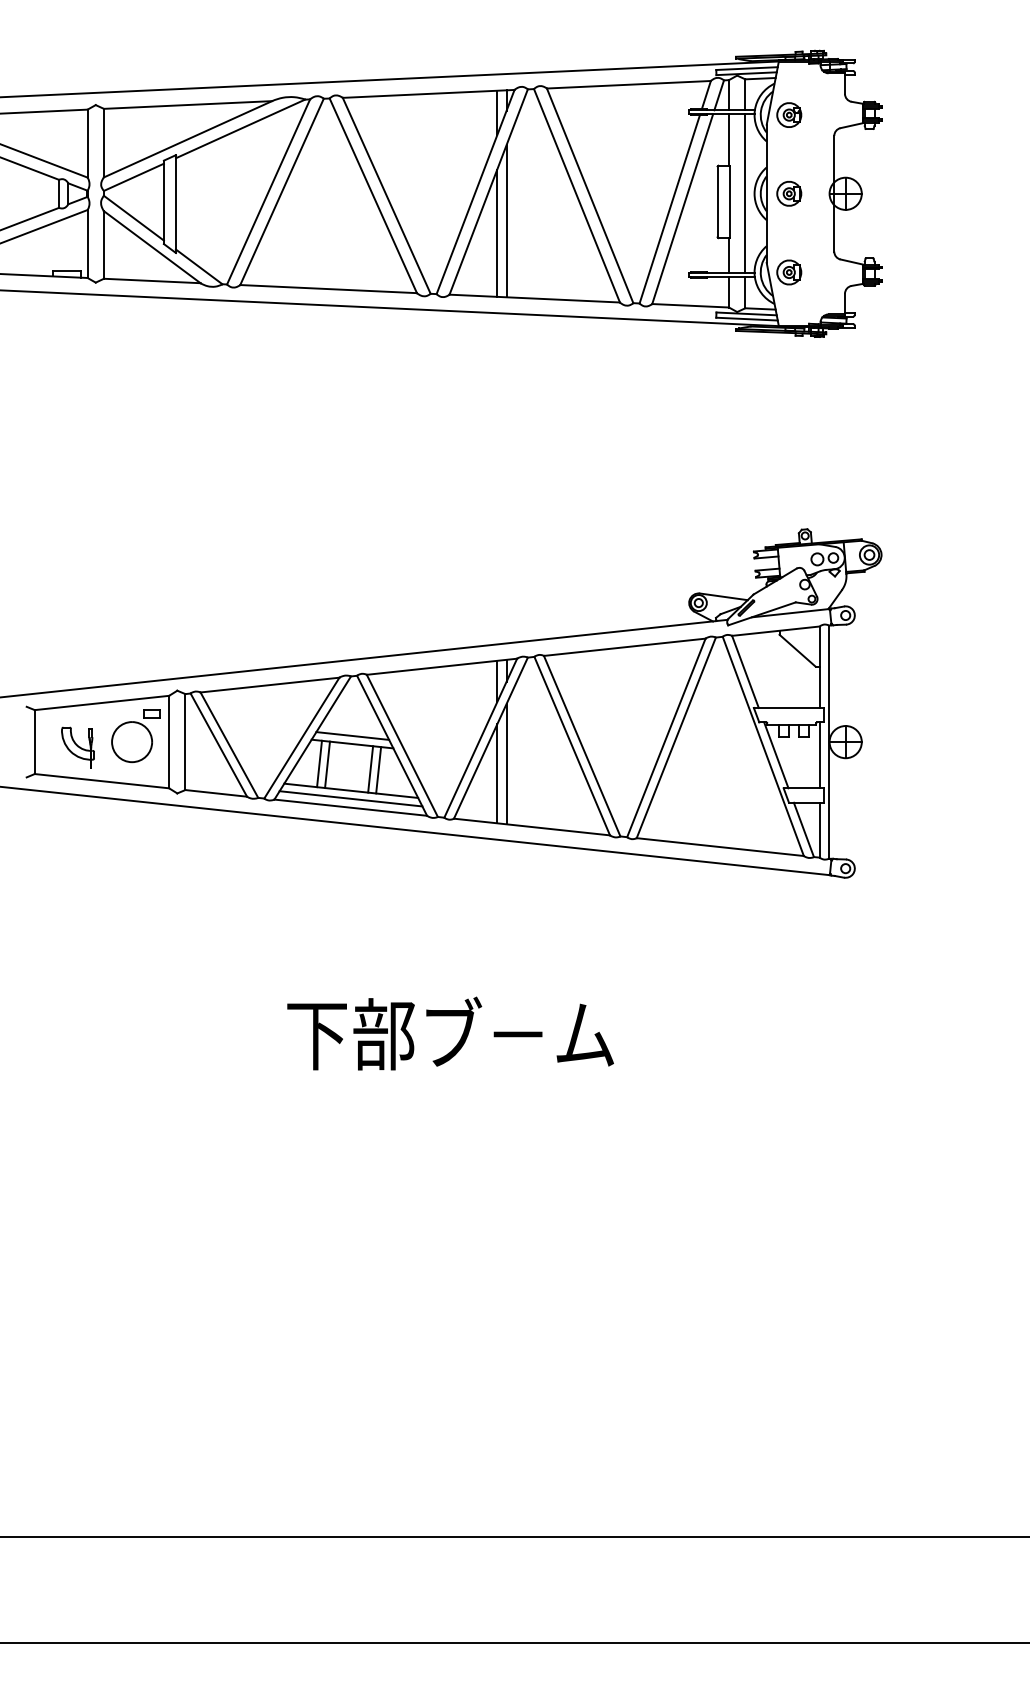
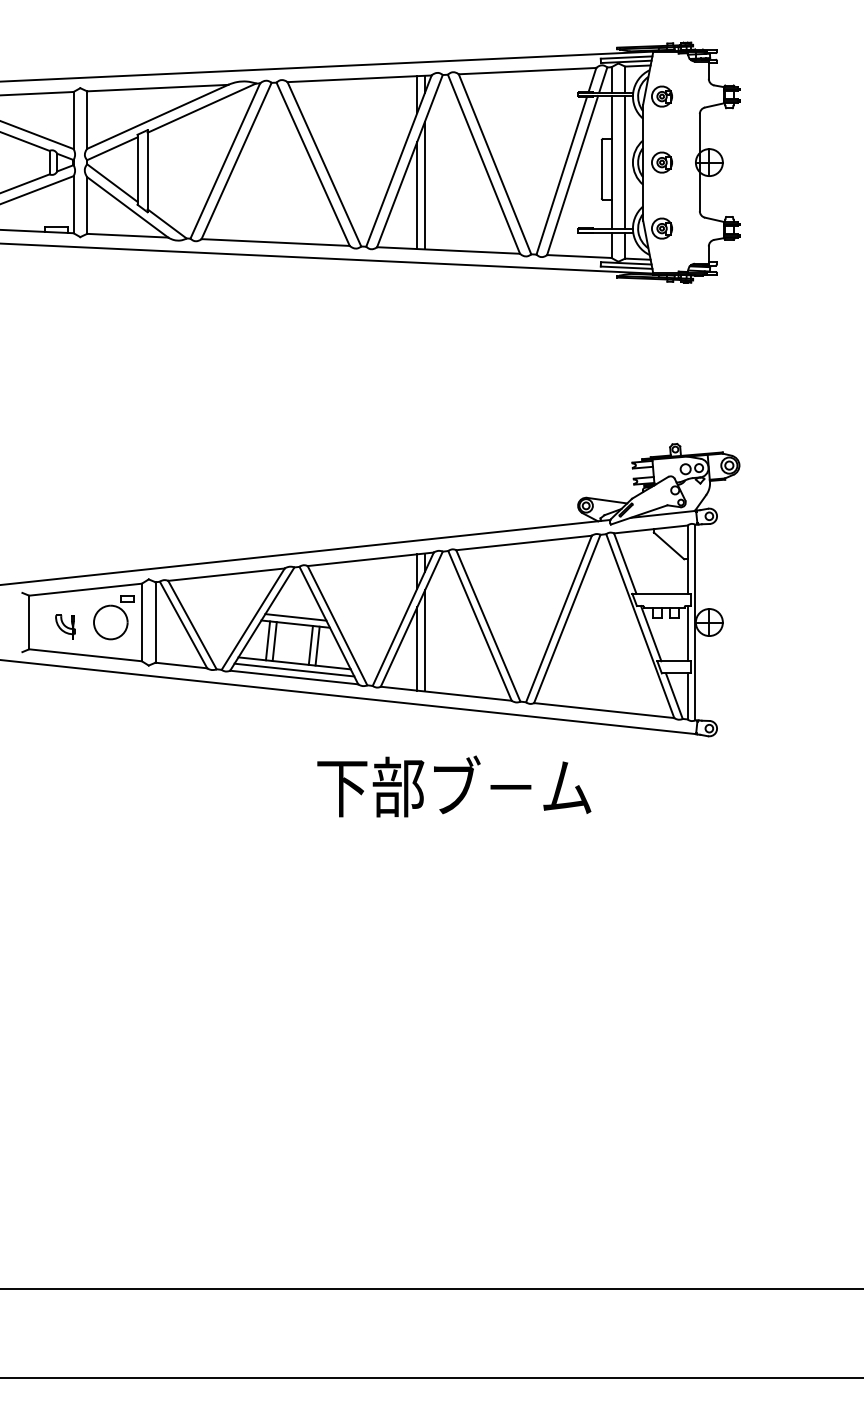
part: (77, 747) -> (65, 627), size x0.7
text: (450, 1033) -> (454, 786), moved

